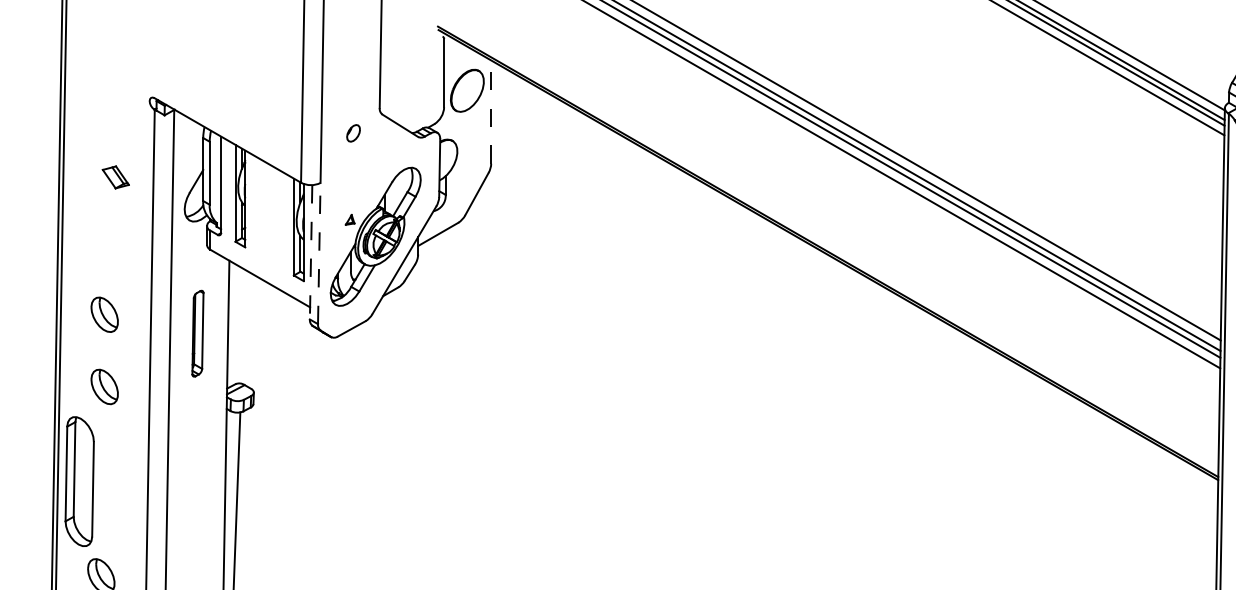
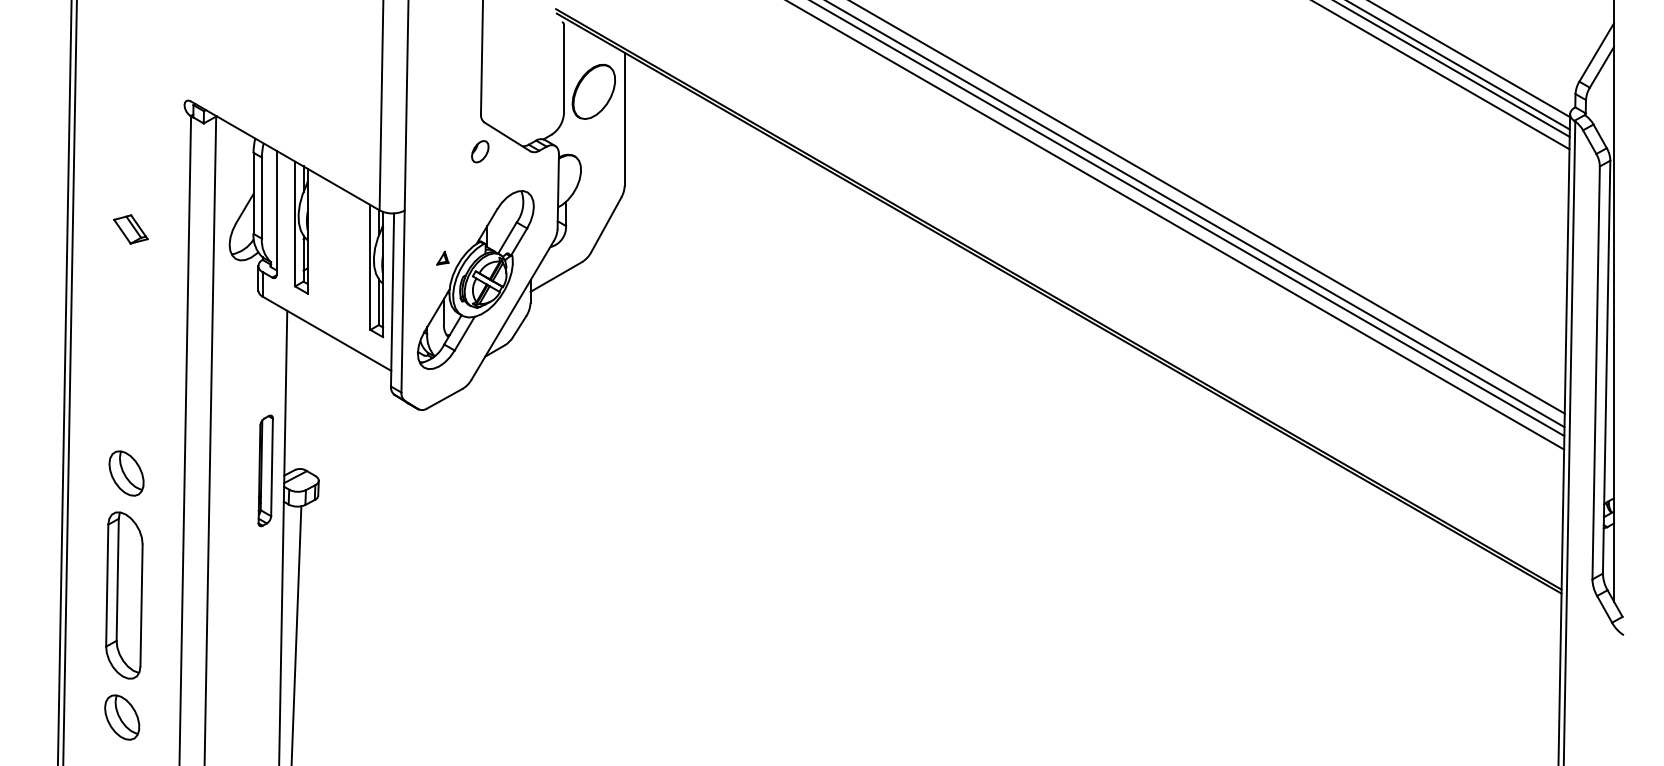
line: (491, 112) -> (624, 119), dashed -> solid
part: (353, 133) -> (480, 151), moved
part: (115, 177) -> (130, 229), moved
line: (311, 251) -> (392, 299), dashed -> solid
line: (319, 253) -> (403, 301), dashed -> solid
part: (104, 314) -> (126, 380), removed
part: (197, 333) -> (265, 470), moved
part: (79, 481) -> (124, 595), moved

